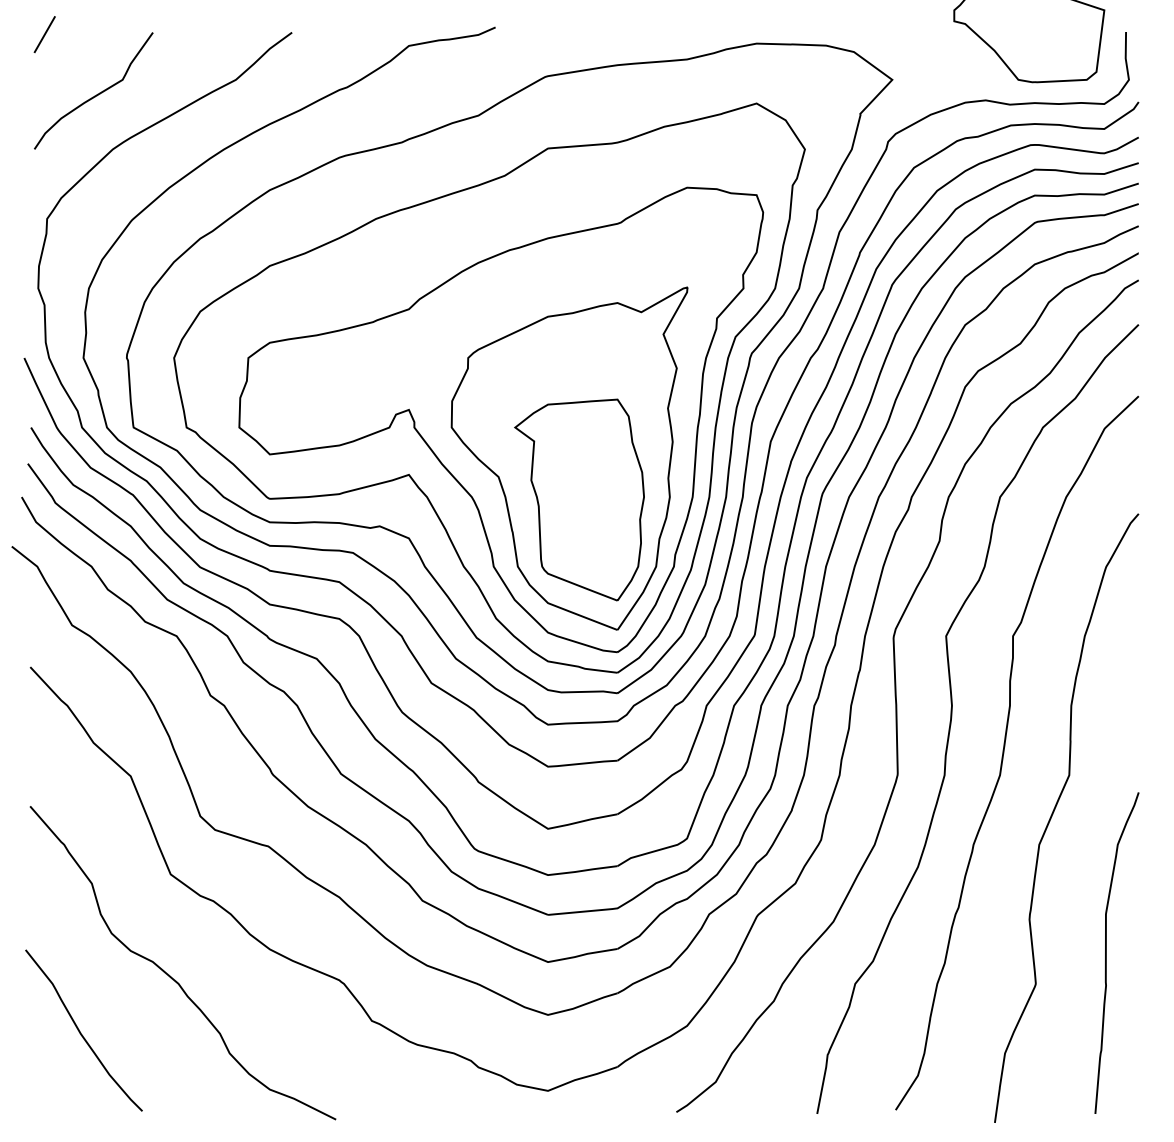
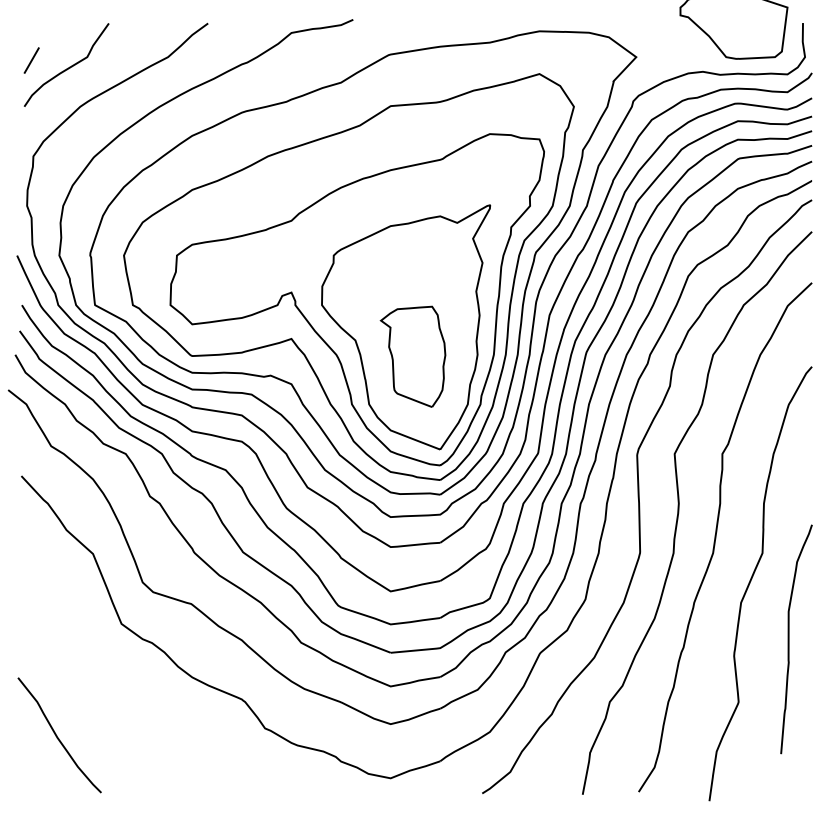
line: (44, 34) -> (31, 60), moved
part: (579, 499) -> (413, 356), size x0.7
curve: (1106, 952) -> (789, 638), moved
curve: (170, 975) -> (121, 696), removed

